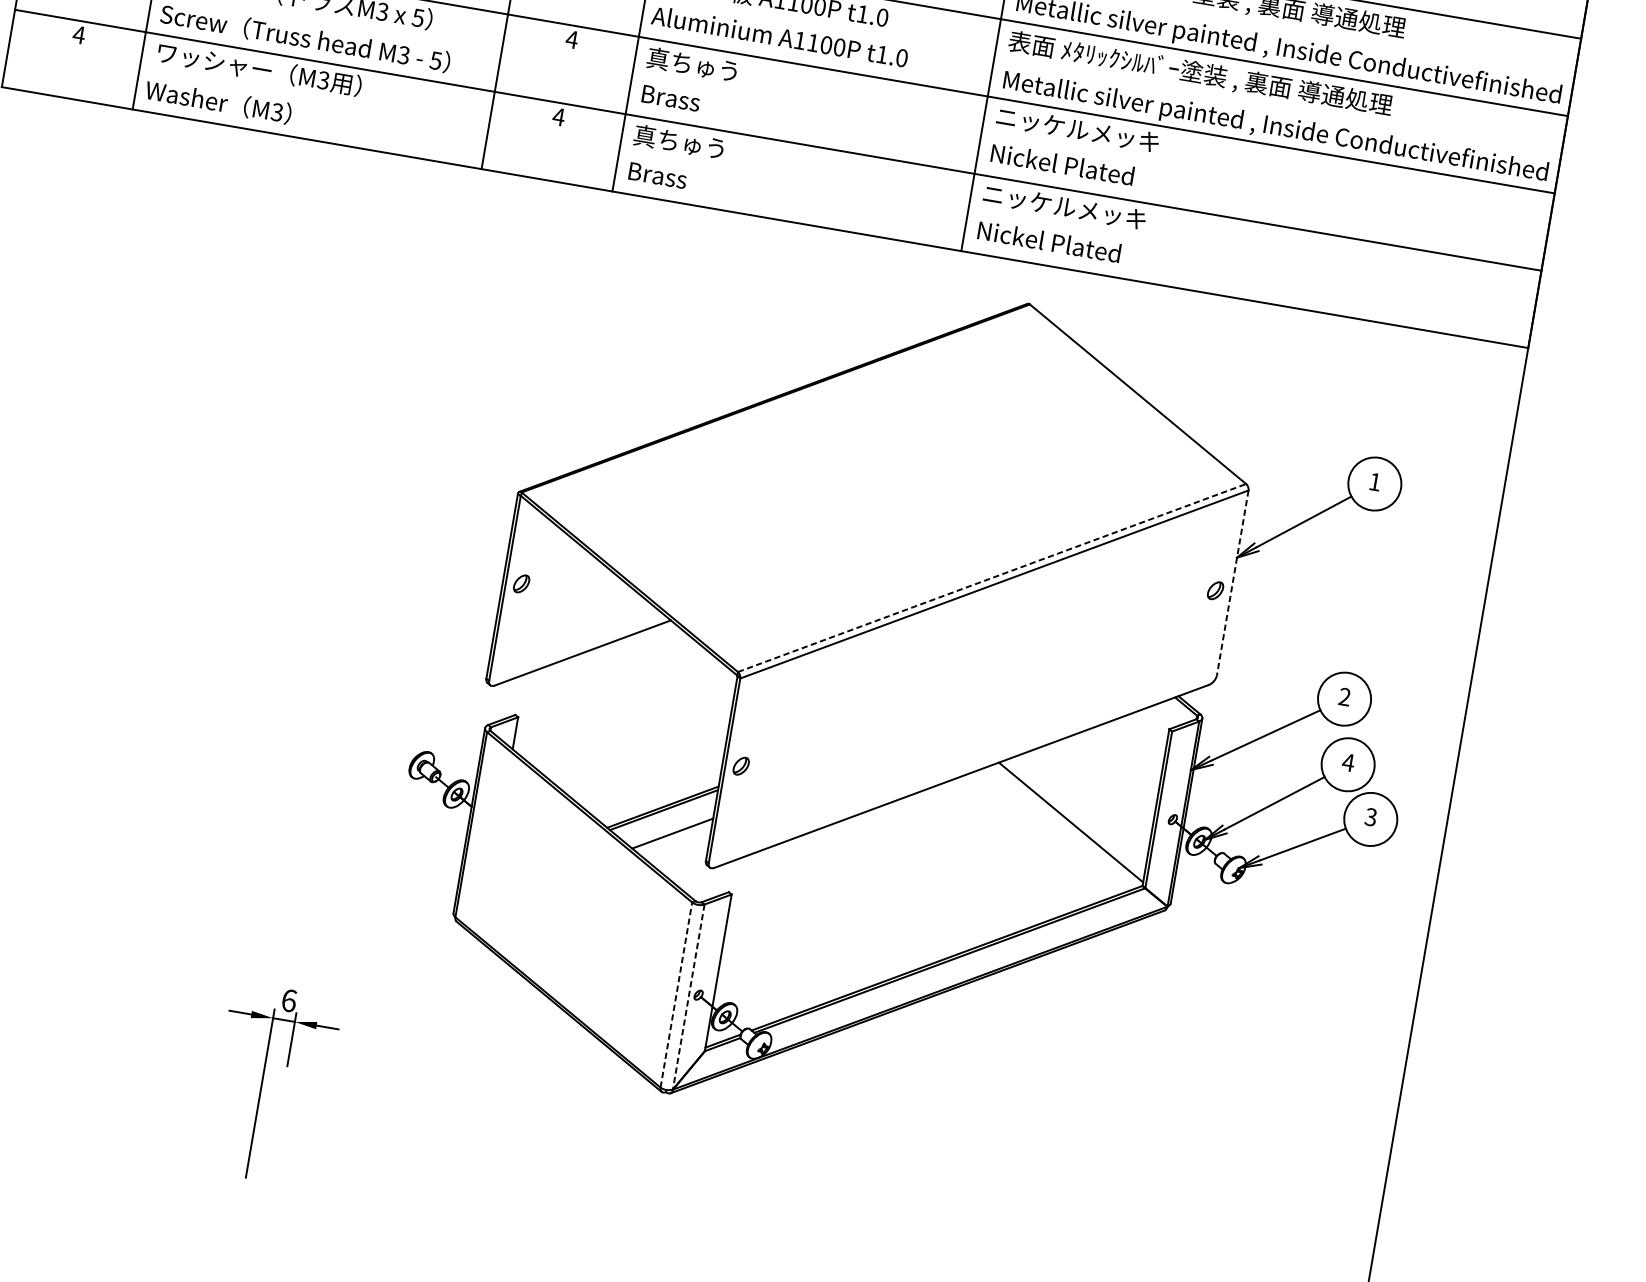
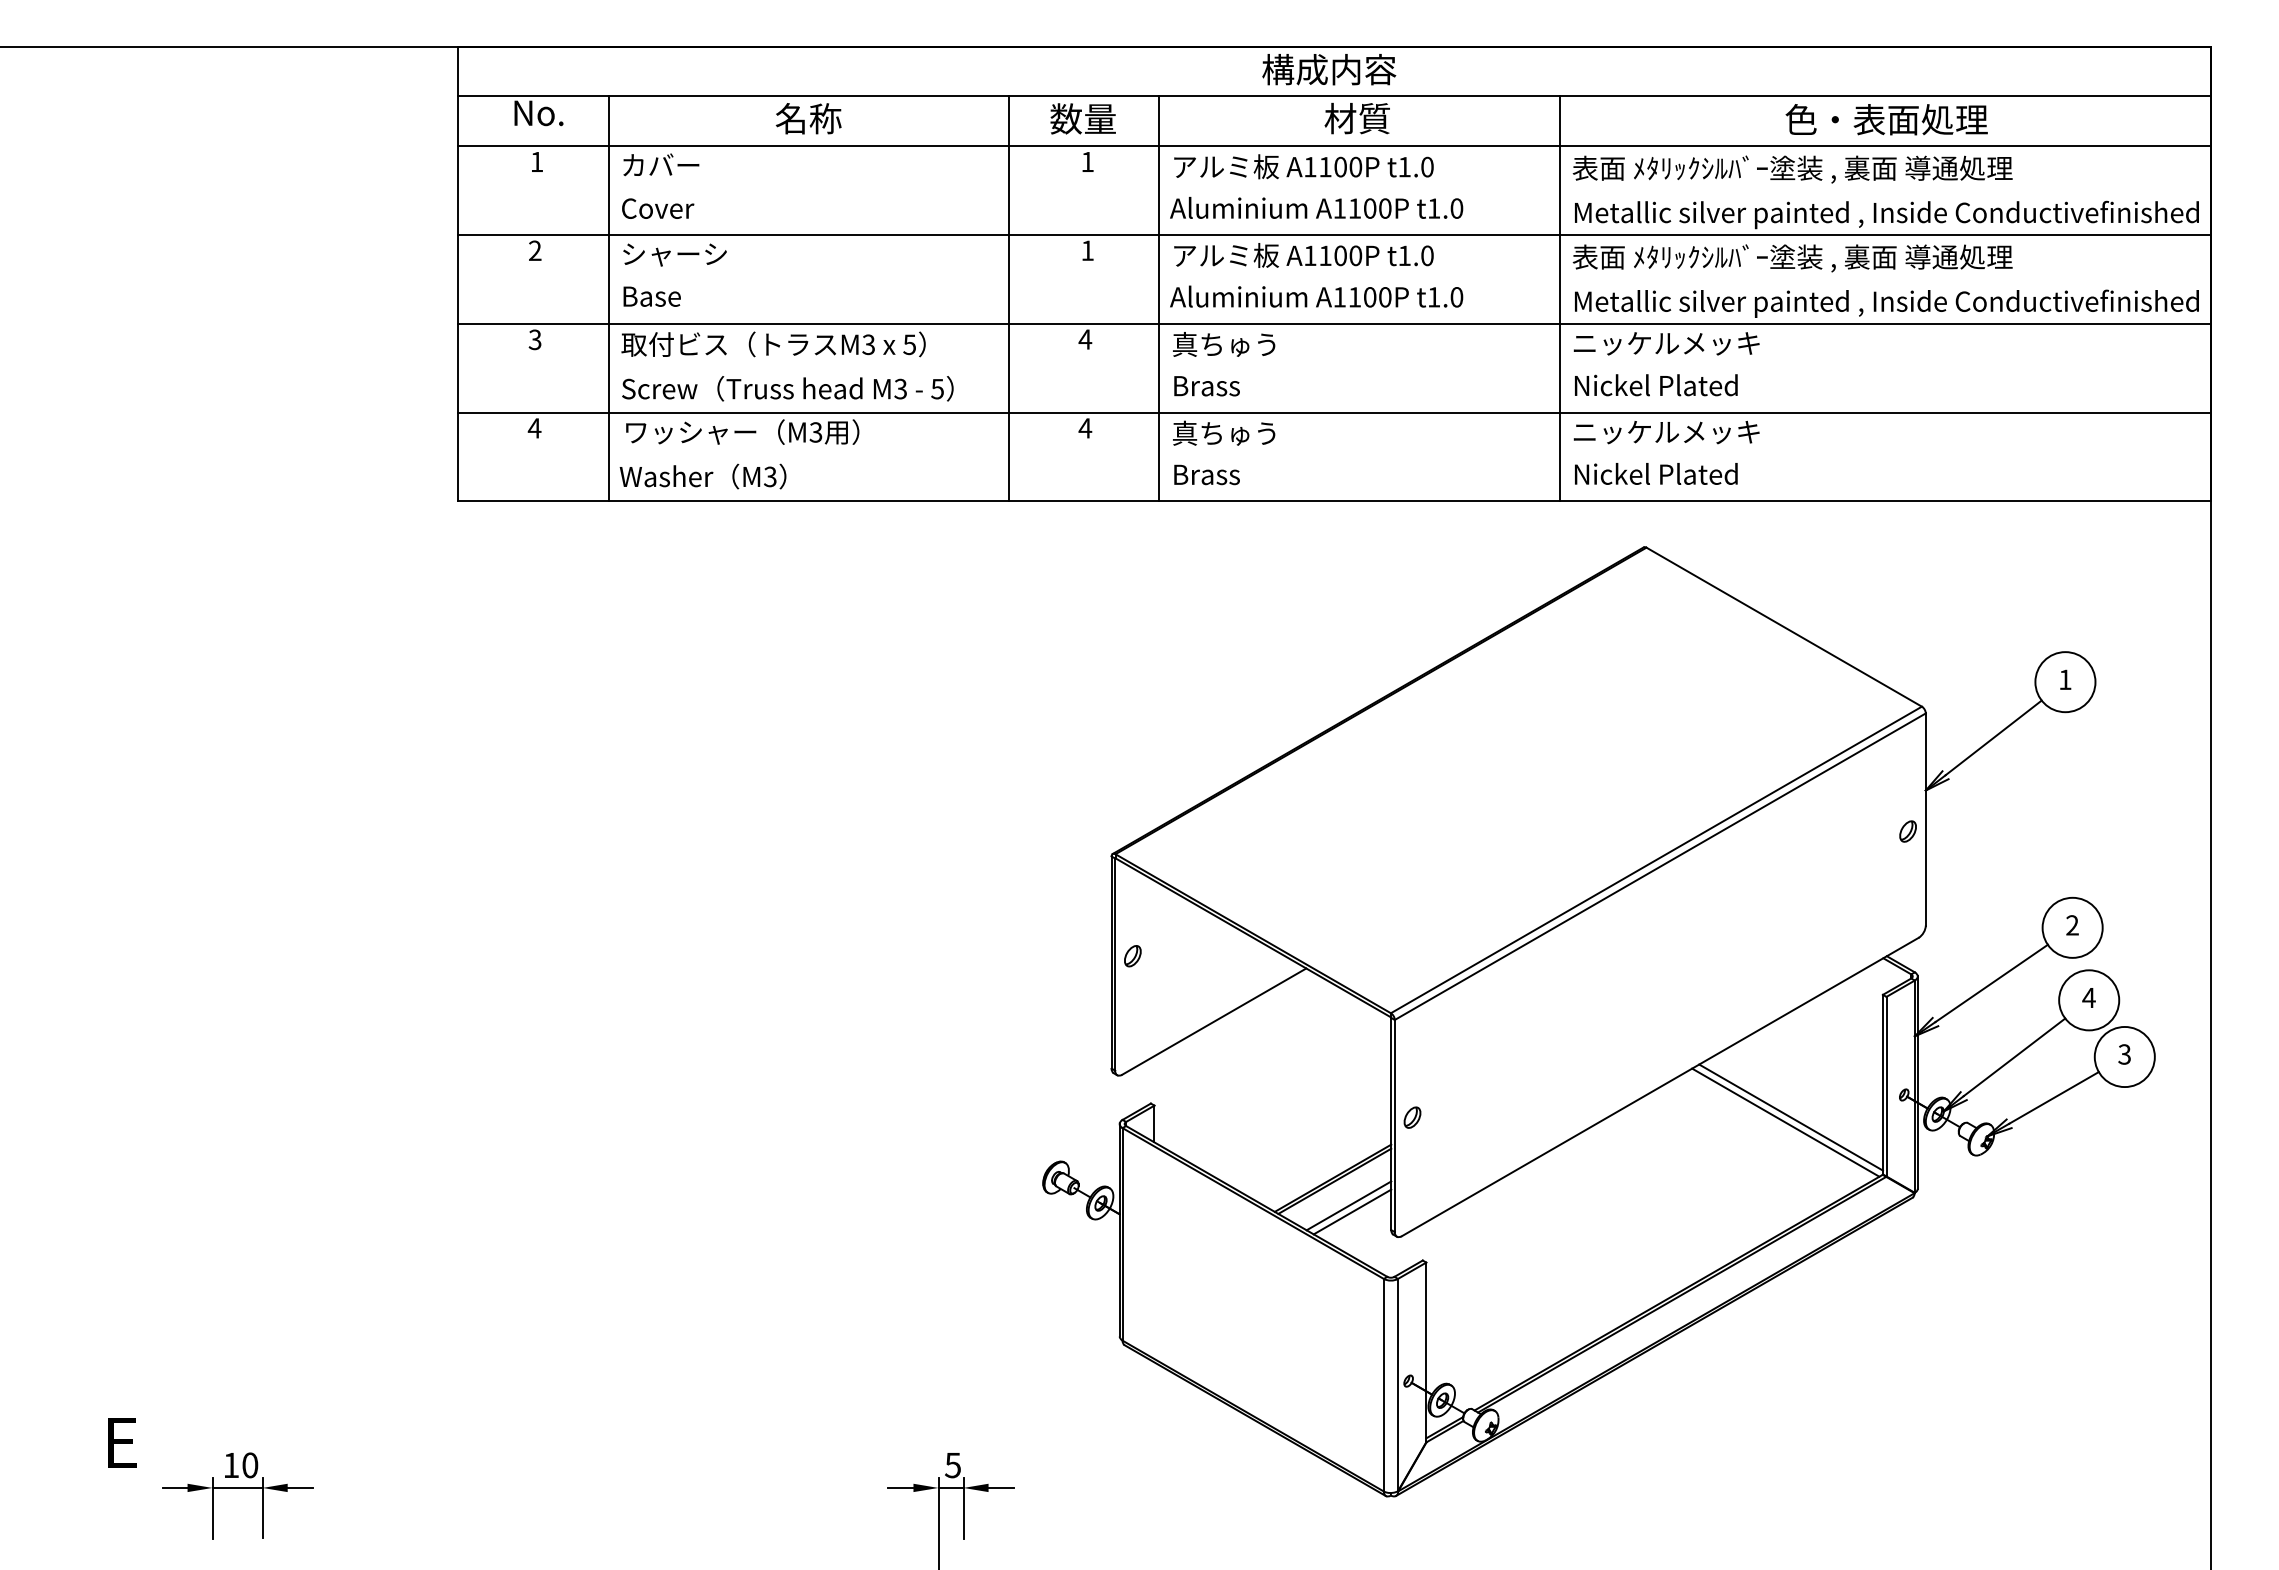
line: (992, 577) -> (1656, 859), dashed -> solid
line: (1232, 582) -> (1925, 819), dashed -> solid
line: (1065, 825) -> (1785, 1122), added
line: (674, 839) -> (1352, 1211), added
line: (676, 994) -> (1383, 1384), dashed -> solid
line: (689, 997) -> (1398, 1385), dashed -> solid
text: (289, 1000) -> (953, 1465), 6 -> 5

